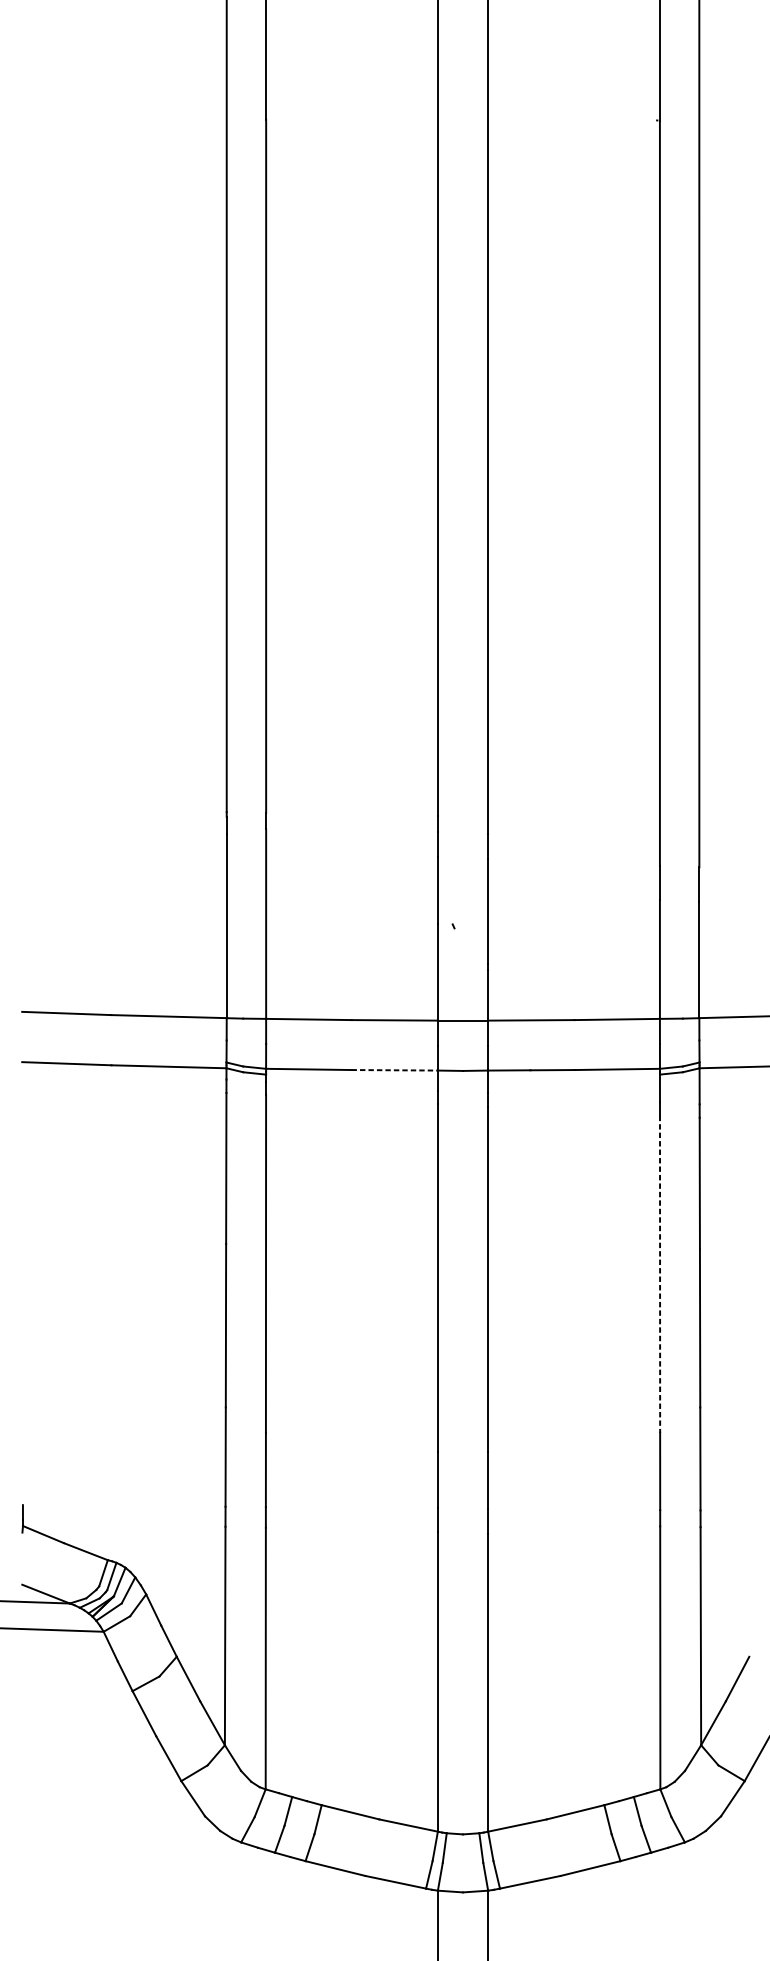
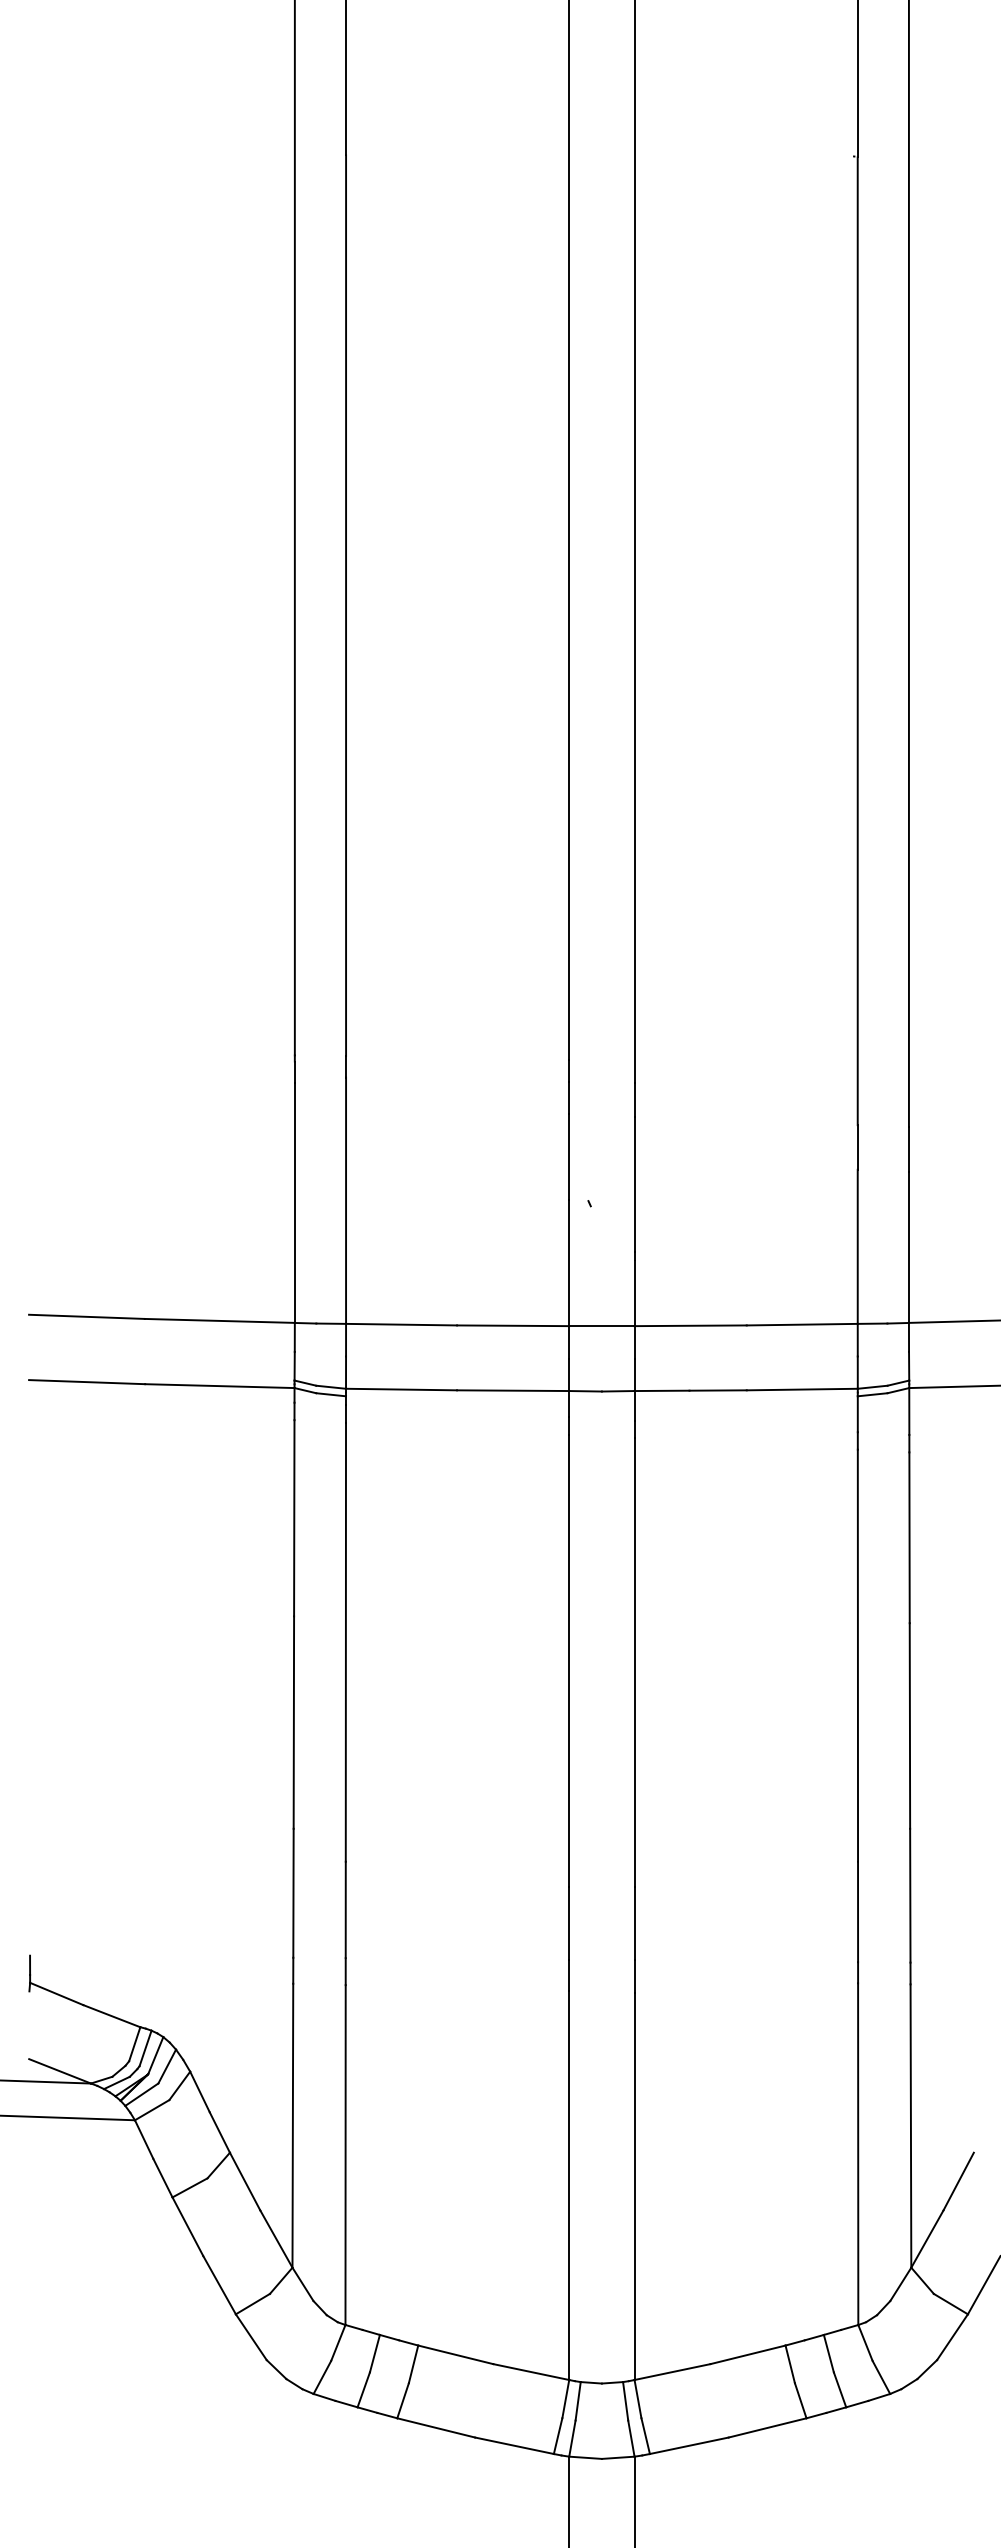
line: (395, 1070) -> (513, 1390), dashed -> solid
line: (659, 1274) -> (857, 1656), dashed -> solid

